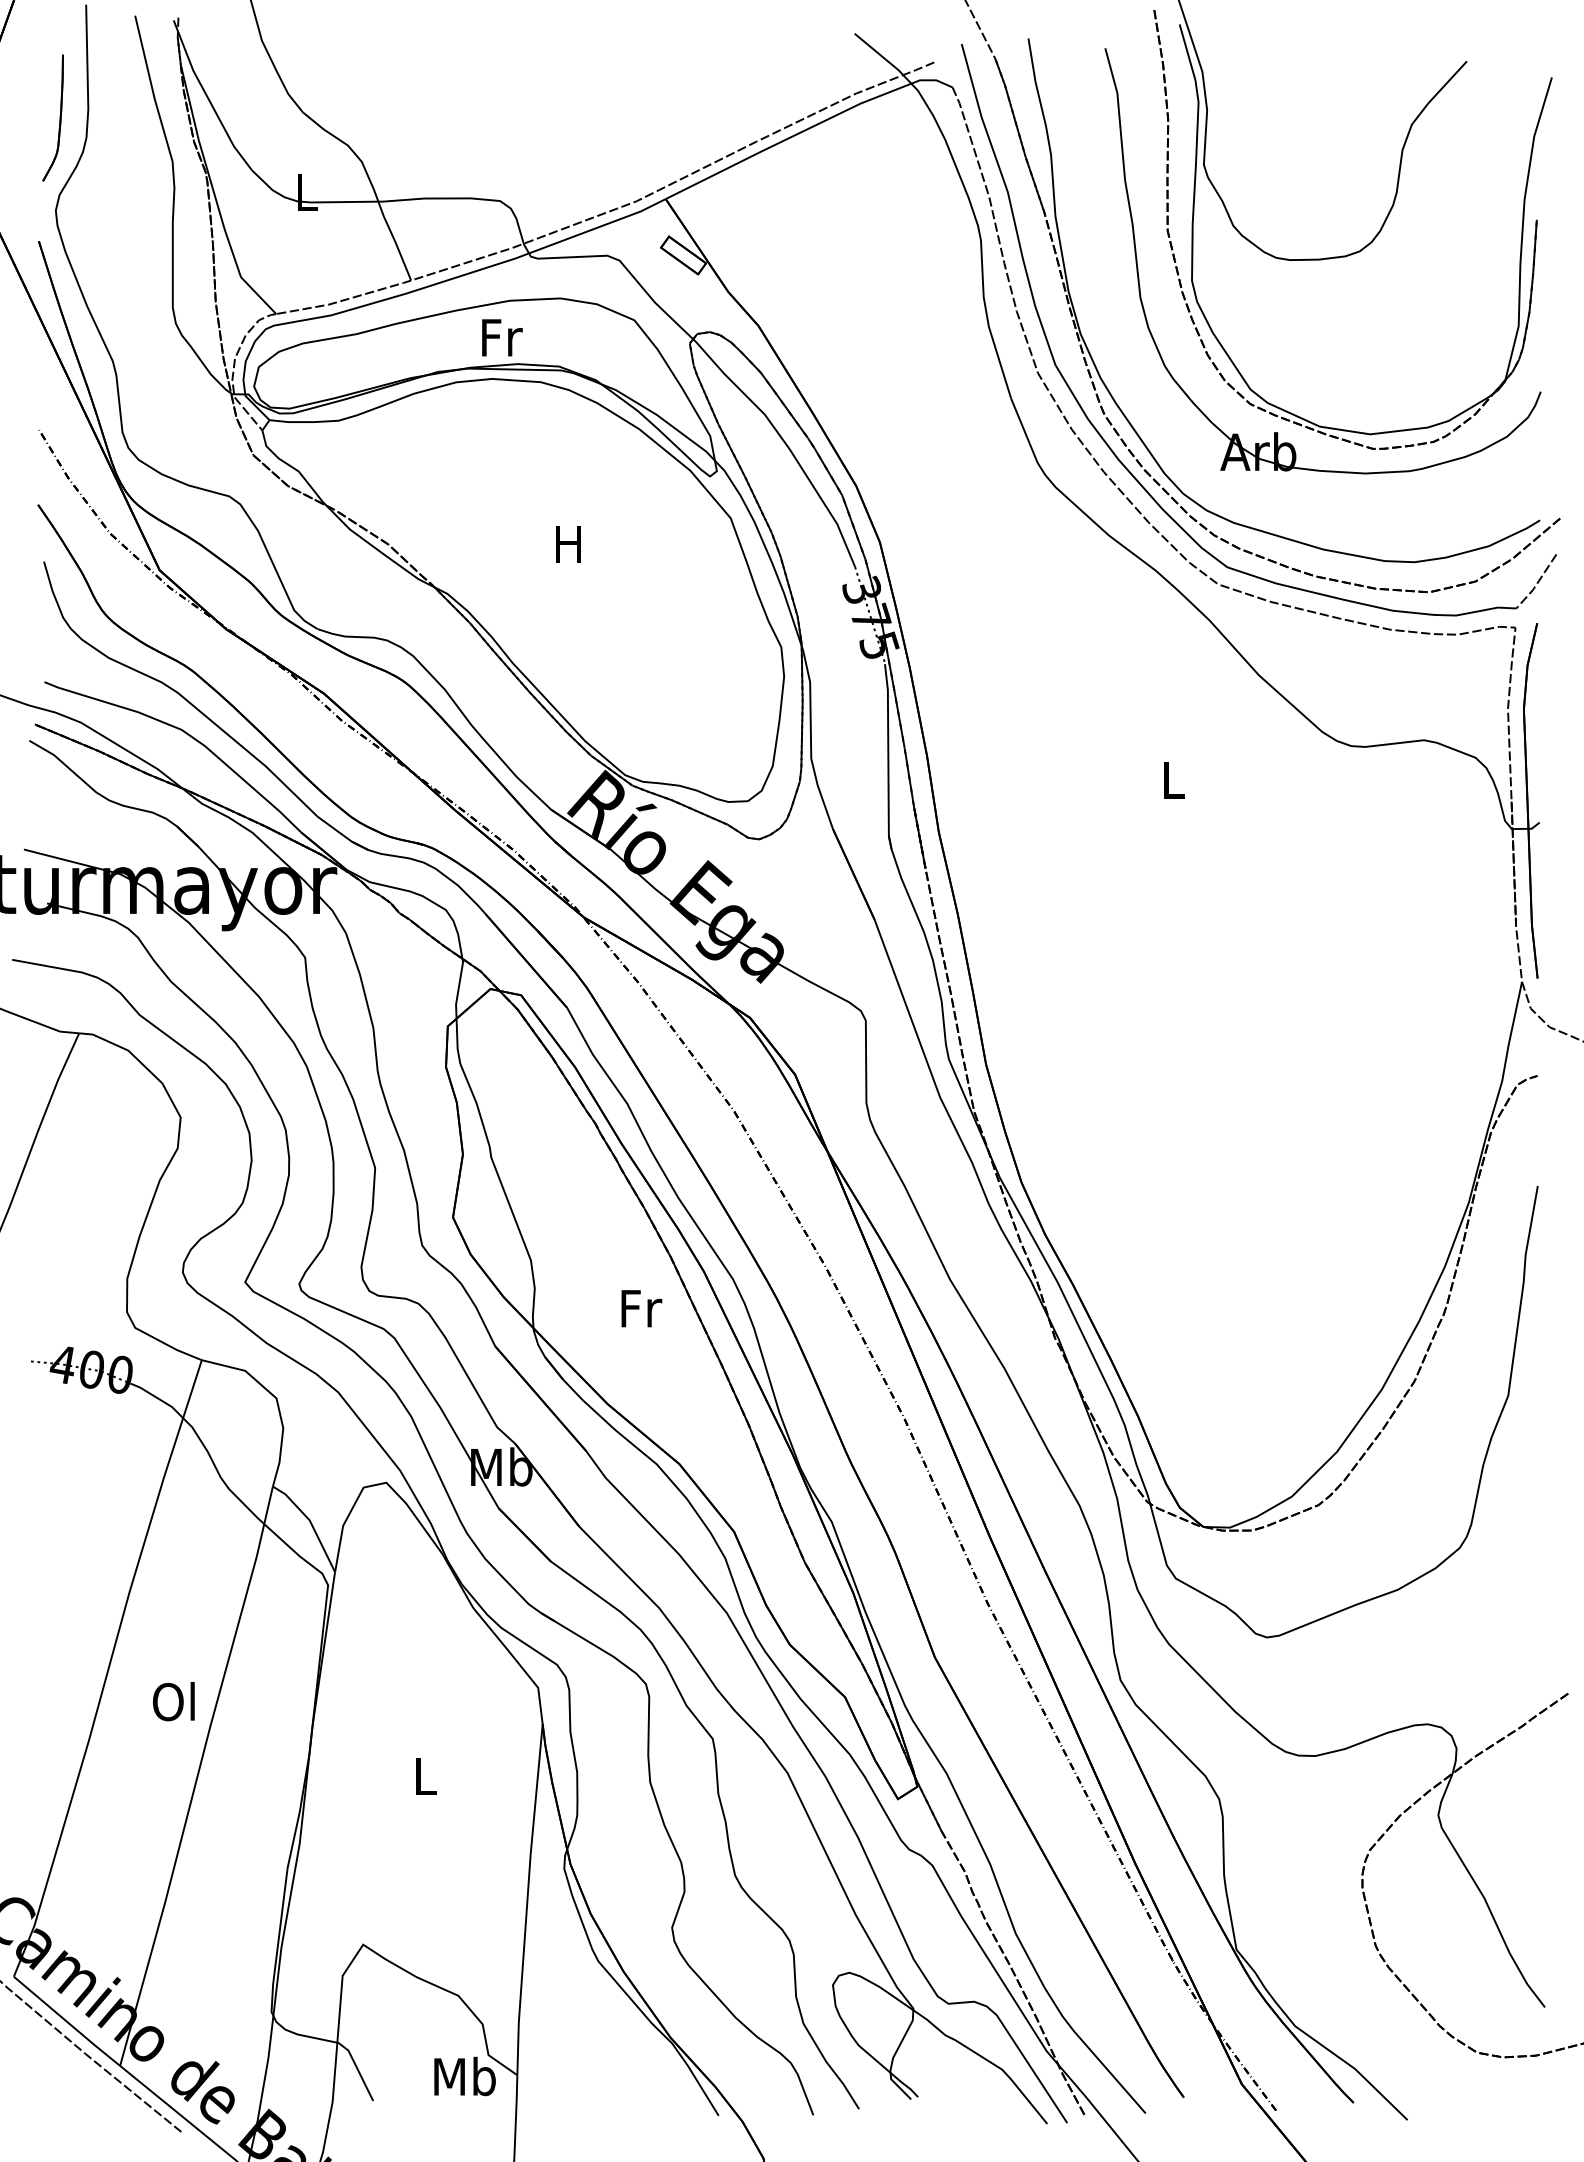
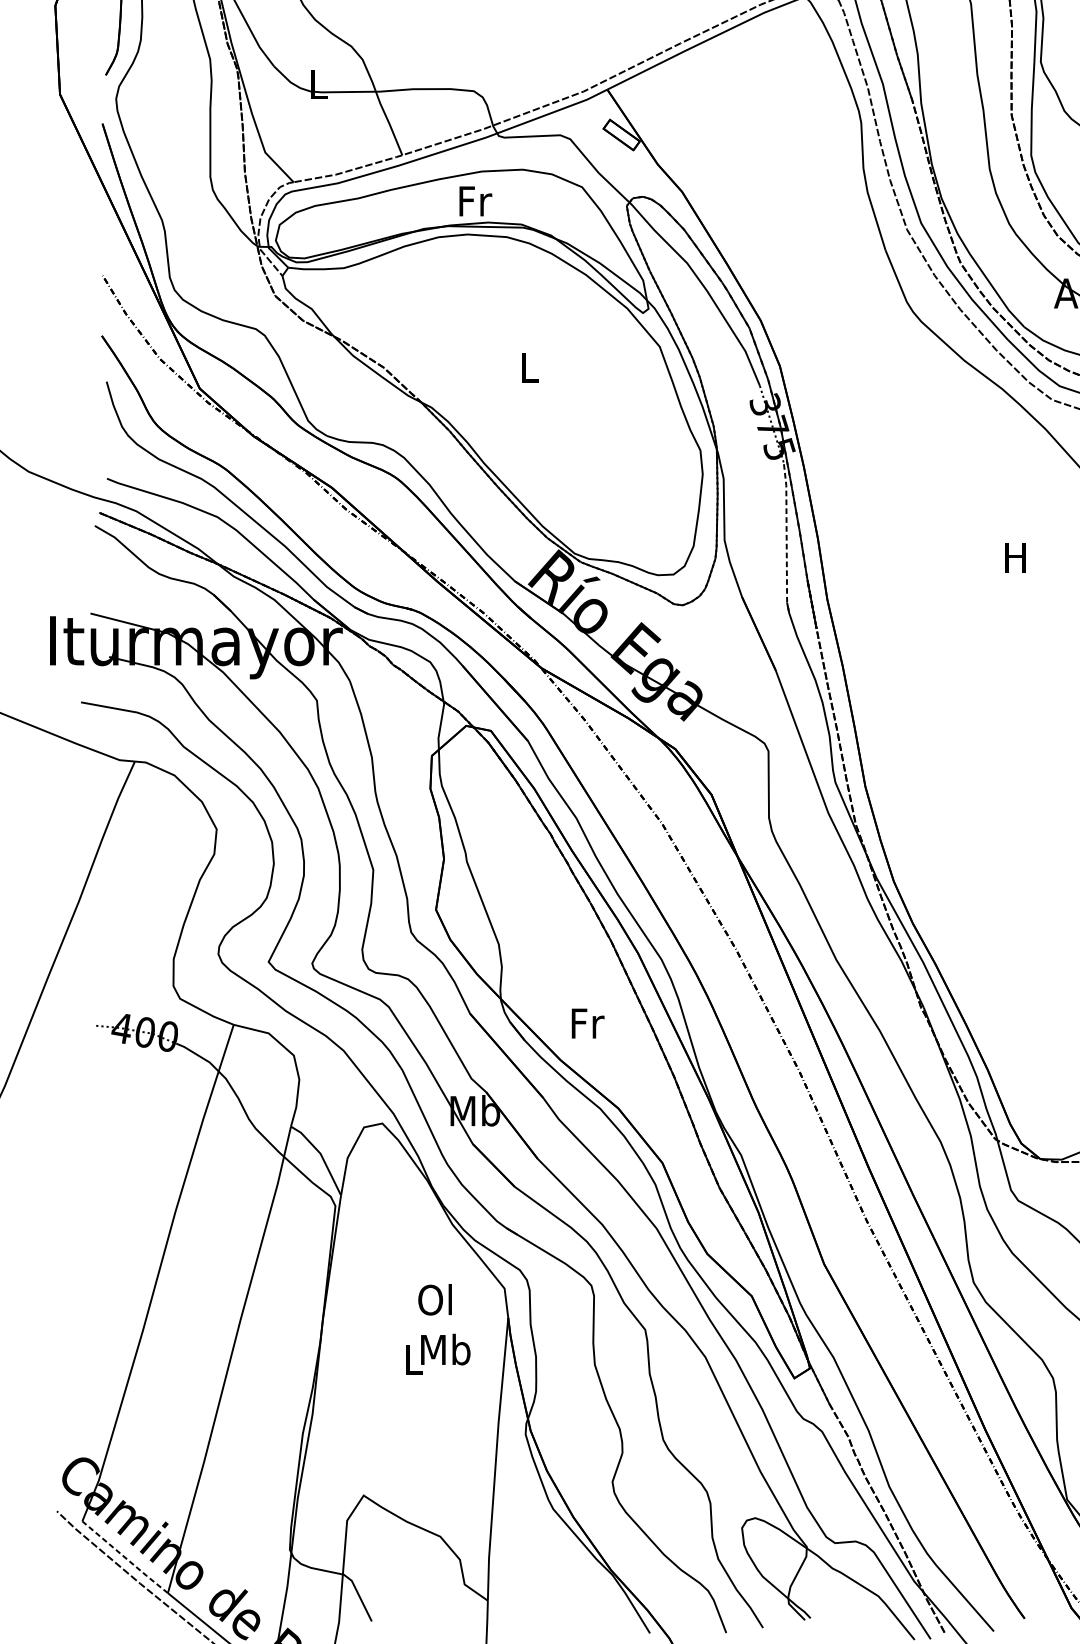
text: (568, 544) -> (529, 367), H -> L
line: (888, 756) -> (786, 538), solid -> dashed
text: (1172, 780) -> (1015, 557), L -> H
text: (641, 1308) -> (587, 1023), moved
text: (173, 1701) -> (434, 1299), moved
line: (67, 2021) -> (125, 1557), solid -> dashed
text: (464, 2076) -> (445, 1349), moved

